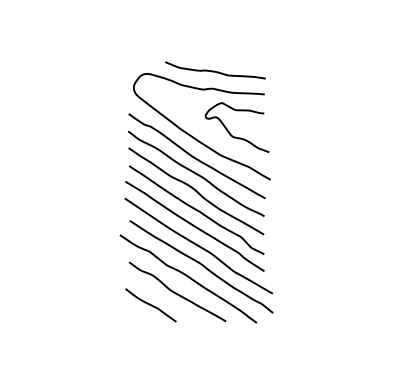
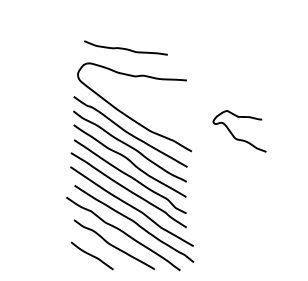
curve: (214, 70) -> (125, 48), moved
curve: (230, 132) -> (234, 135), moved

